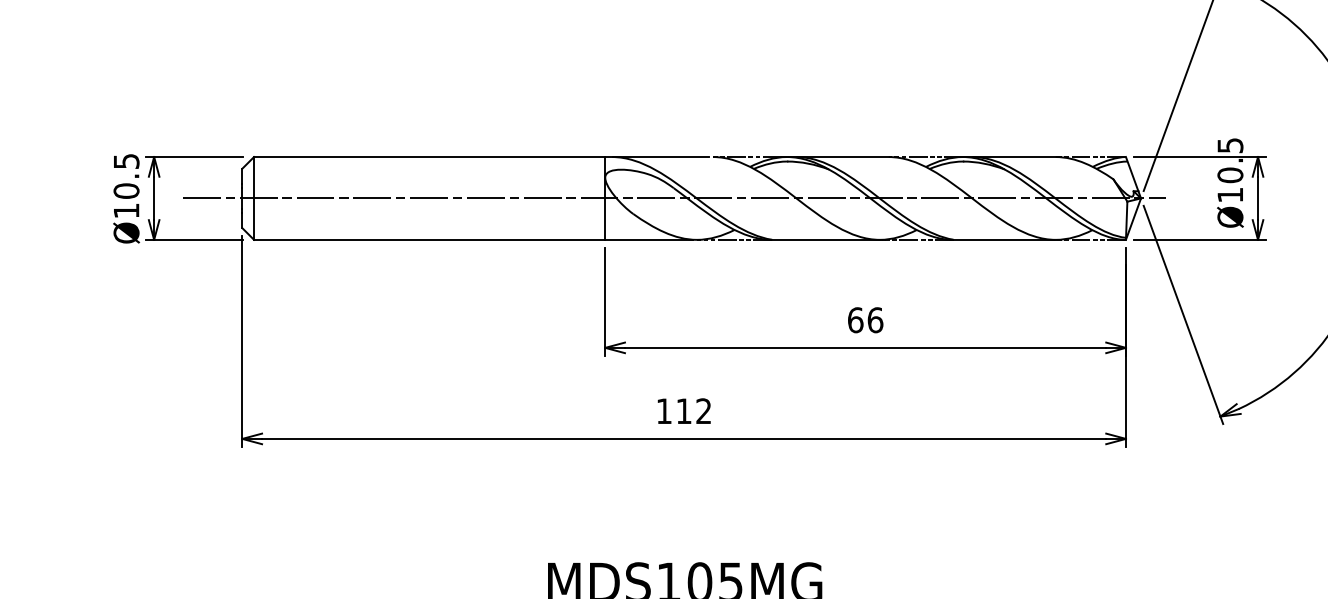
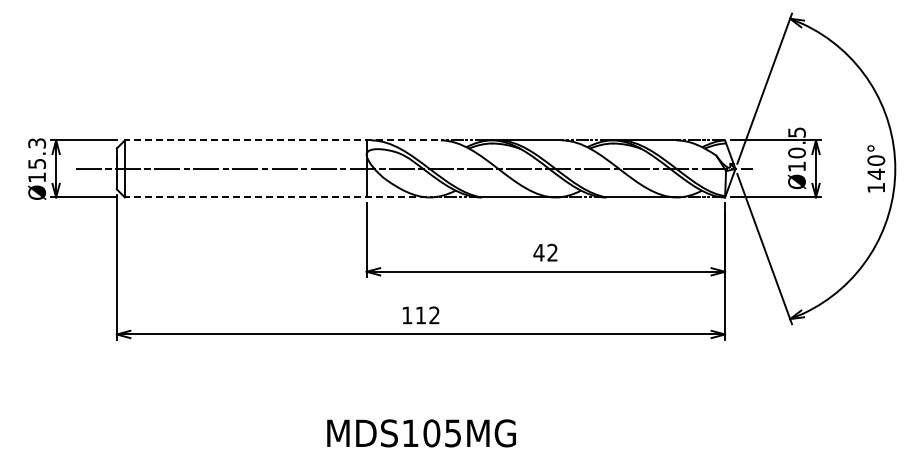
line: (481, 157) -> (281, 140), solid -> dashed
text: (127, 176) -> (37, 153), Ø10.5 -> Ø15.3
line: (472, 239) -> (275, 197), solid -> dashed
text: (865, 319) -> (545, 252), 66 -> 42

